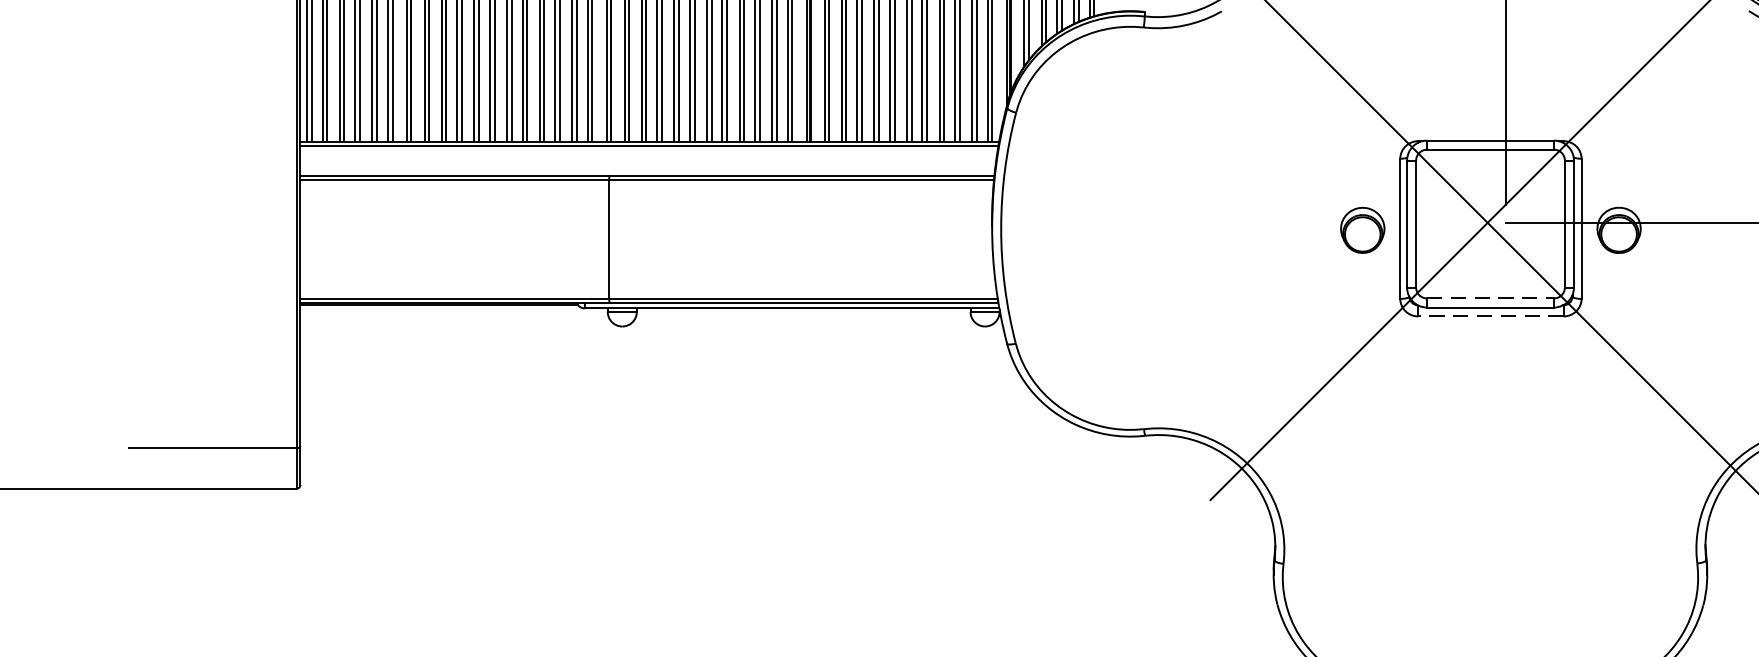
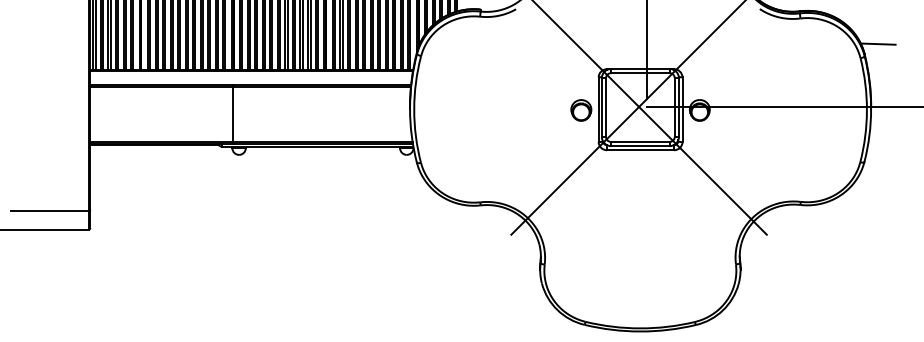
line: (1490, 297) -> (640, 141), dashed -> solid
line: (1490, 316) -> (640, 150), dashed -> solid

